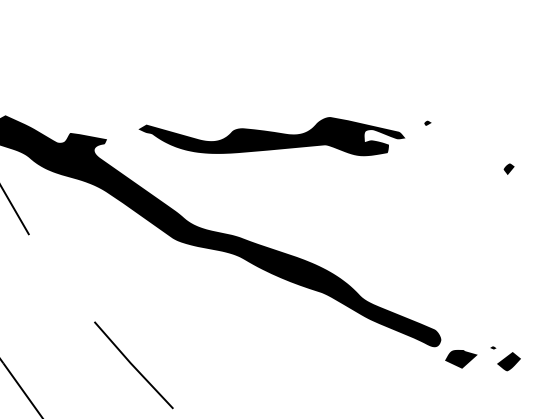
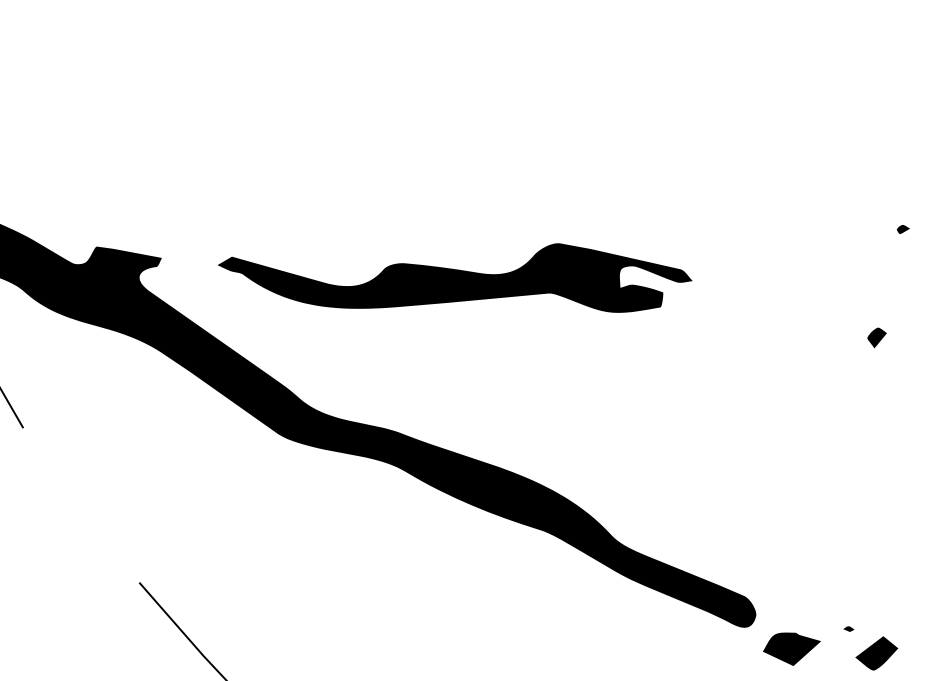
part: (427, 122) -> (902, 228), moved
part: (271, 136) -> (454, 277), moved
part: (508, 168) -> (875, 336), moved

